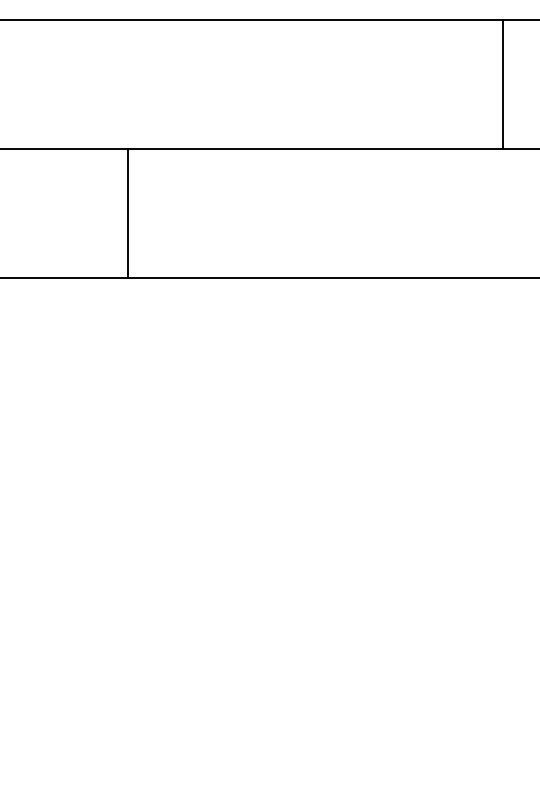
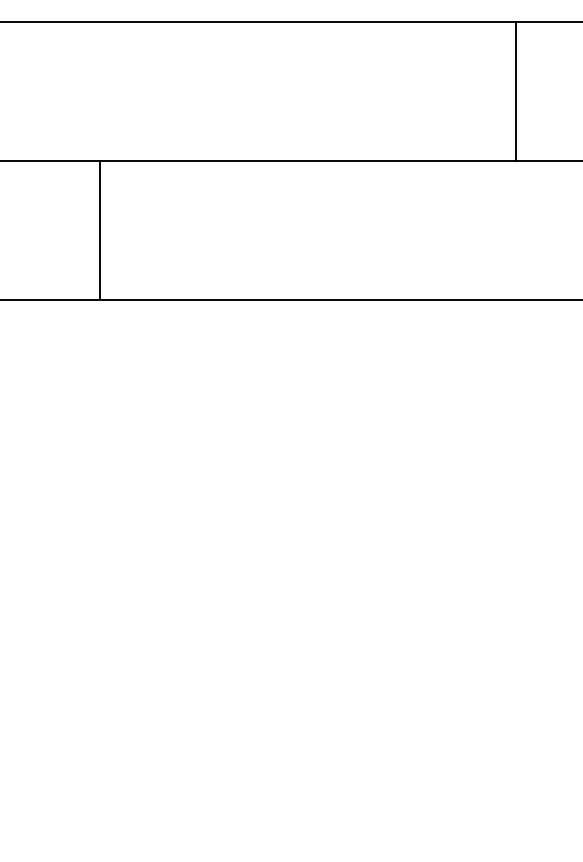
line: (503, 84) -> (516, 90), moved
line: (128, 212) -> (99, 229), moved

